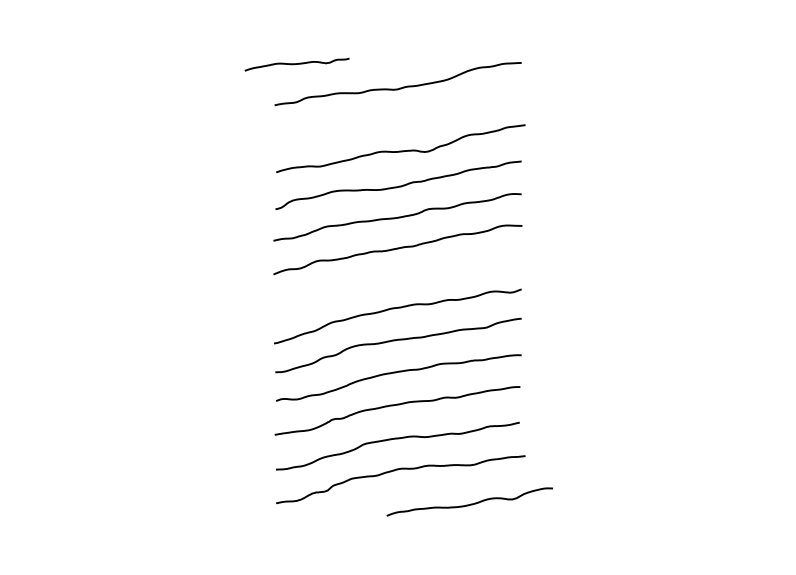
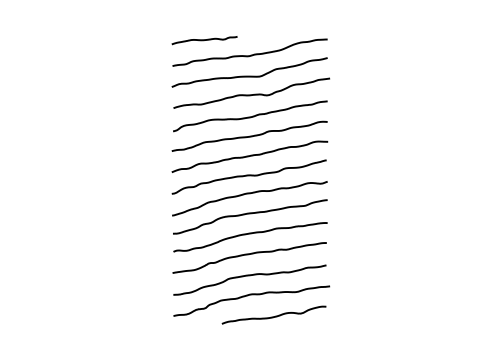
curve: (296, 64) -> (204, 40), moved
curve: (397, 120) -> (249, 75), added
curve: (395, 281) -> (248, 176), added
curve: (468, 504) -> (273, 316), moved

